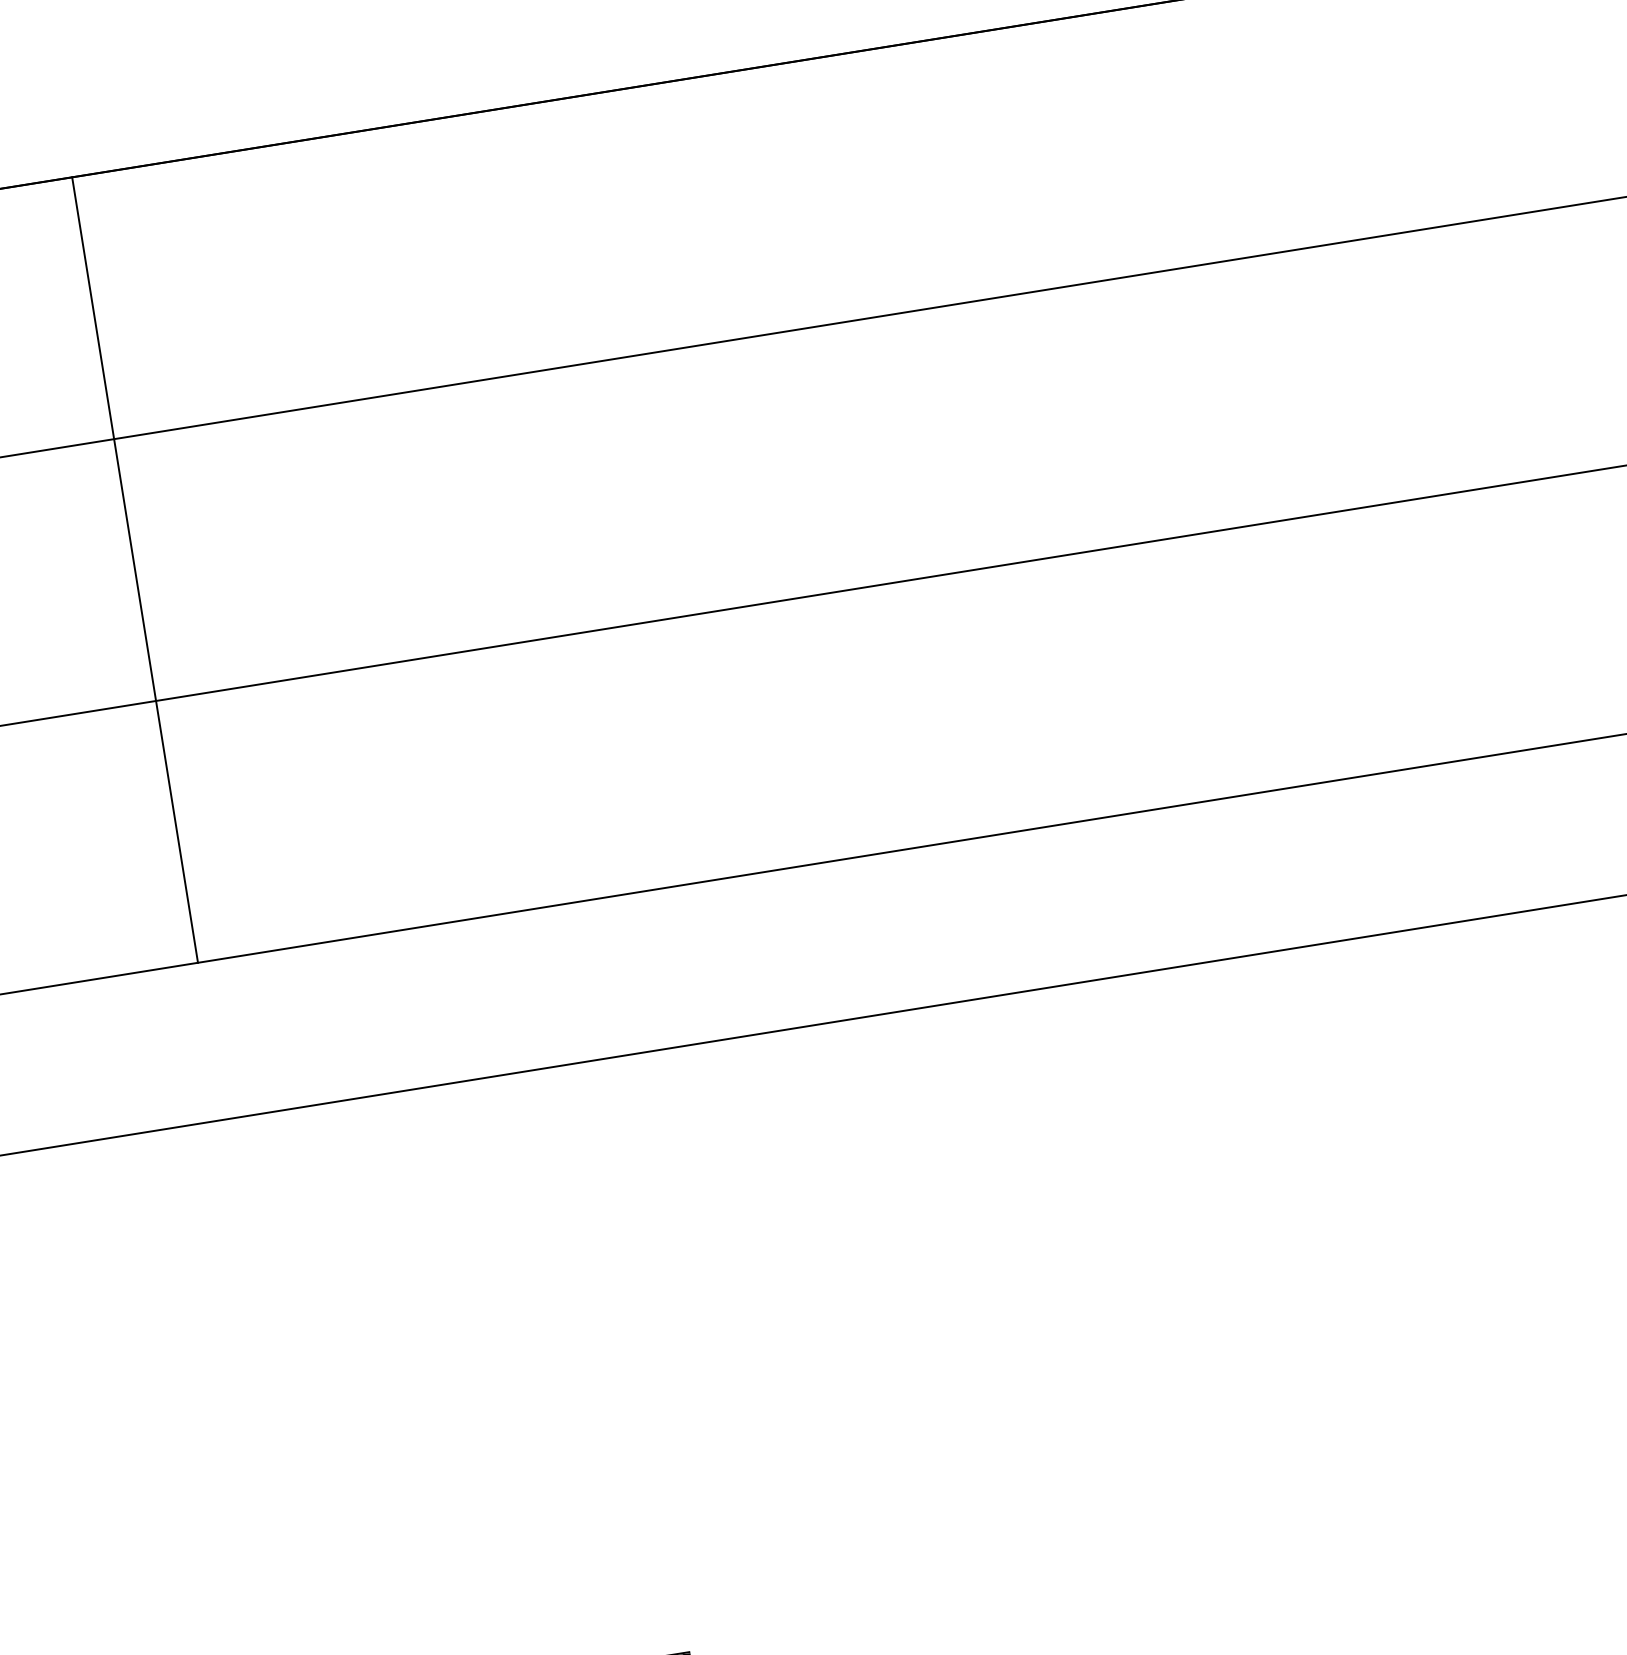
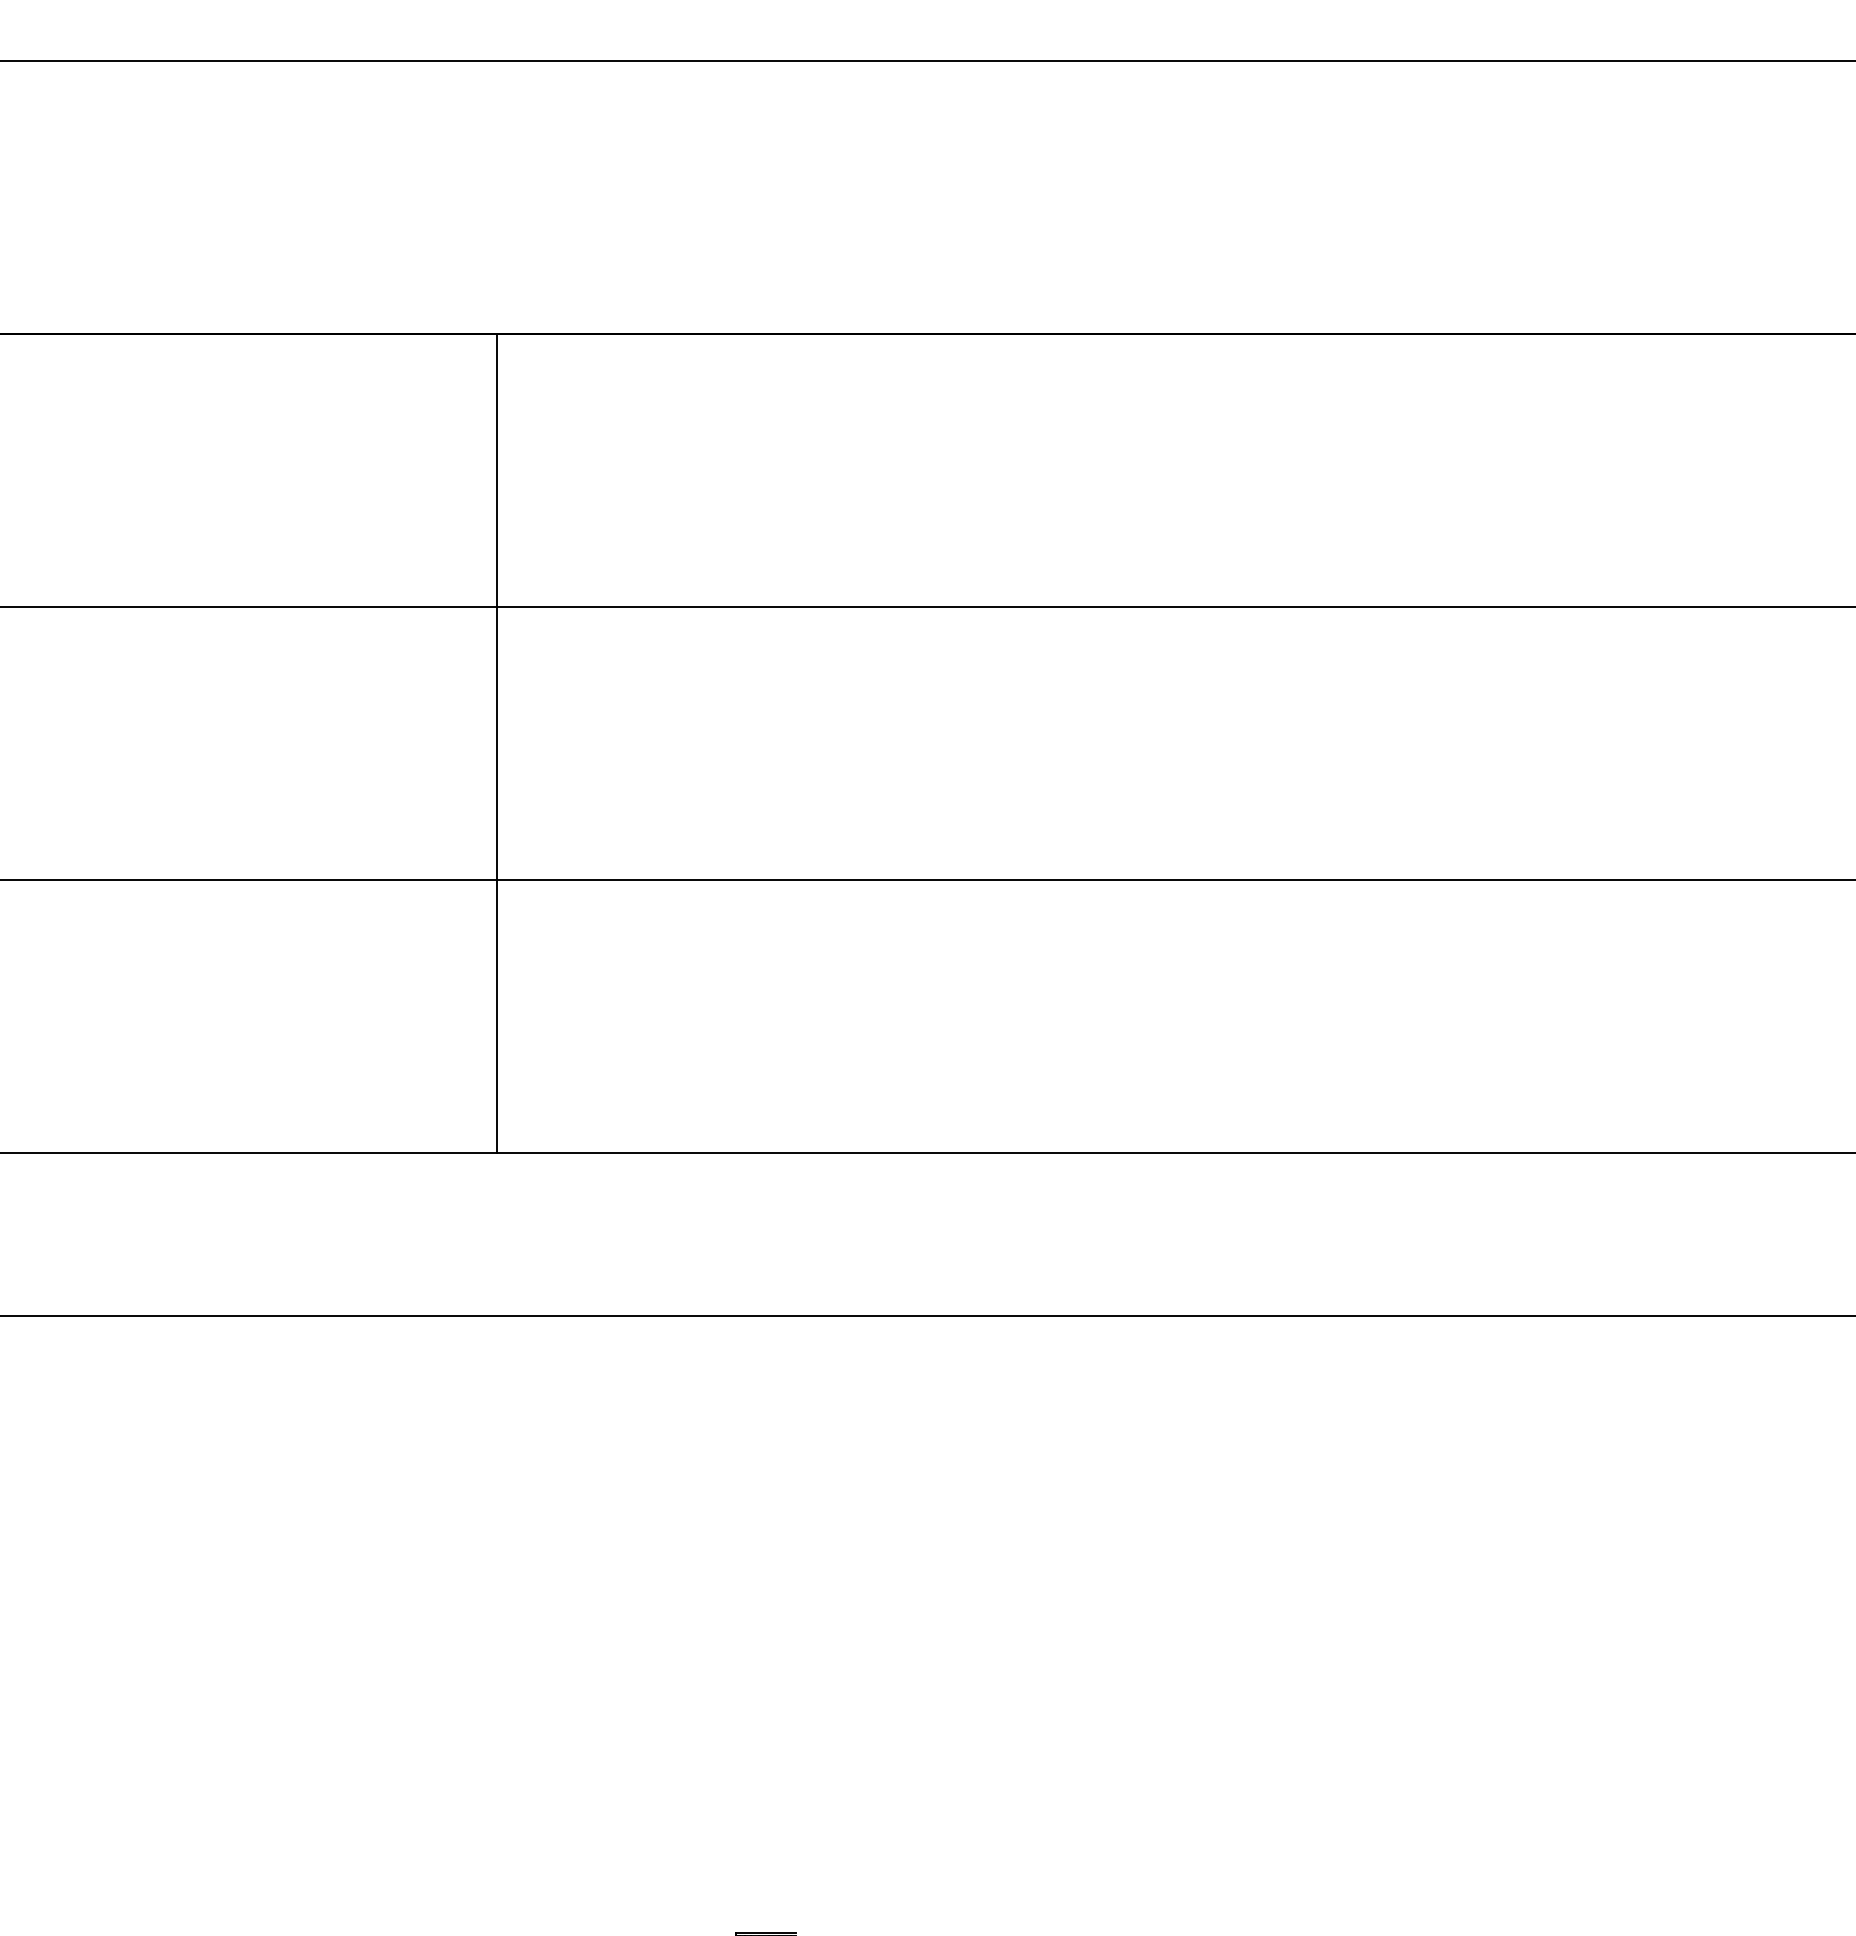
line: (135, 569) -> (497, 742), moved

